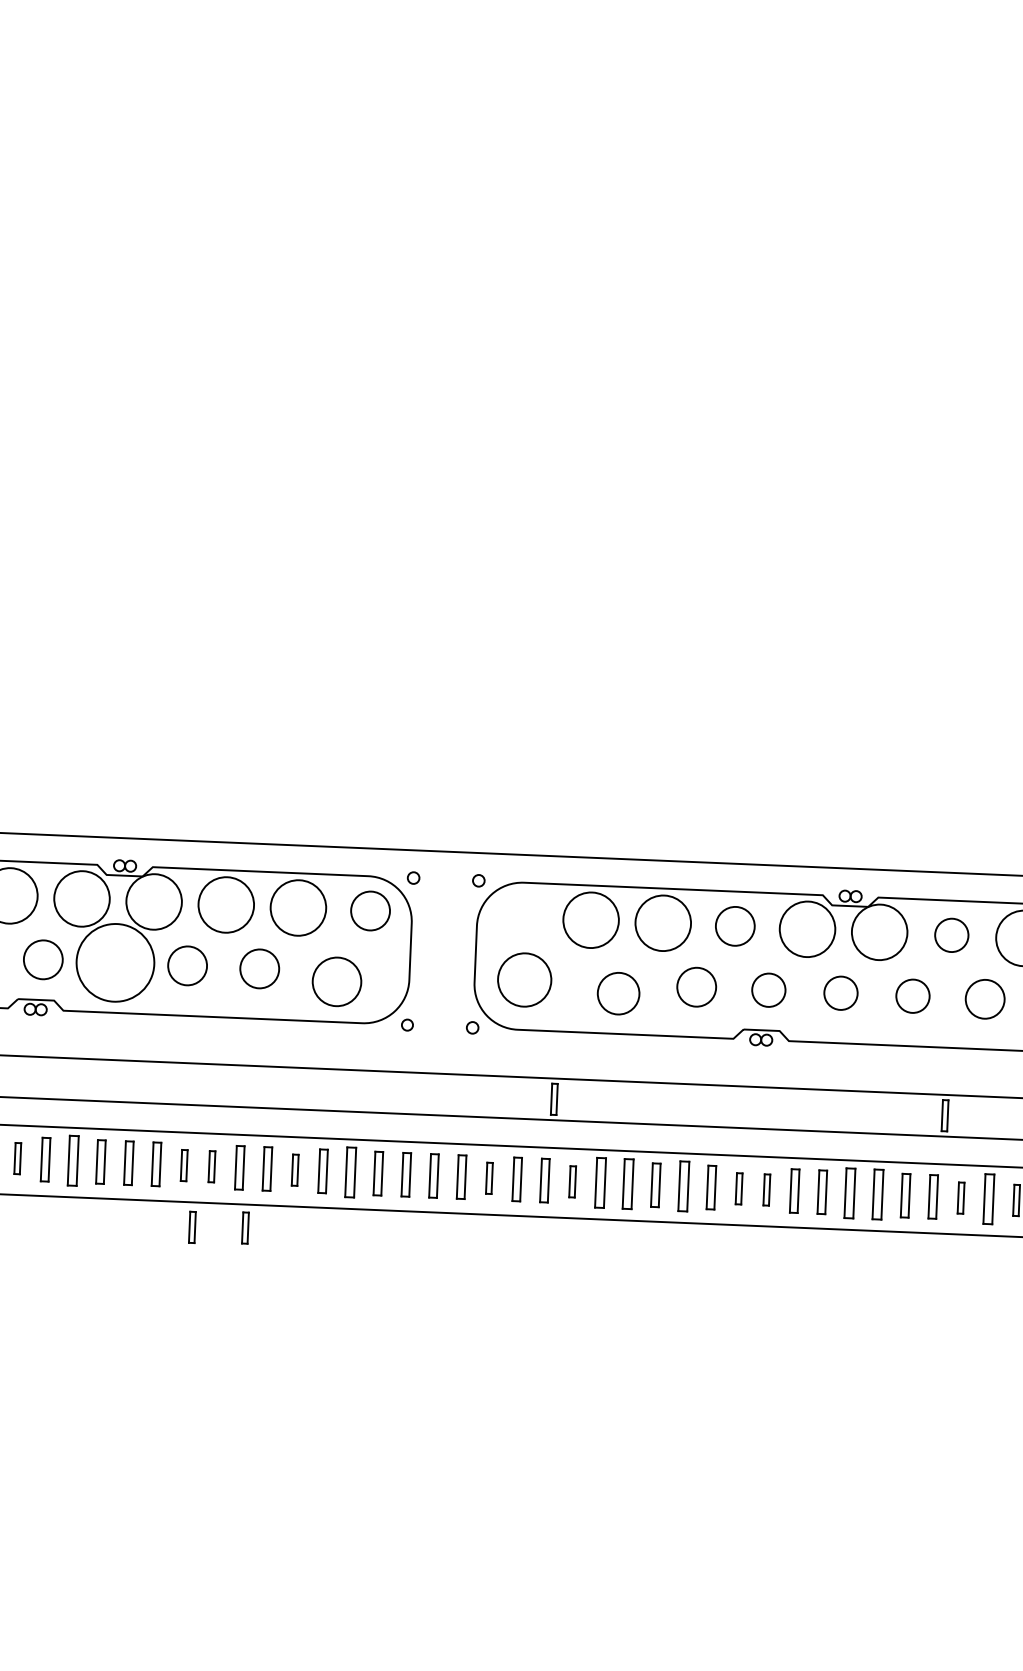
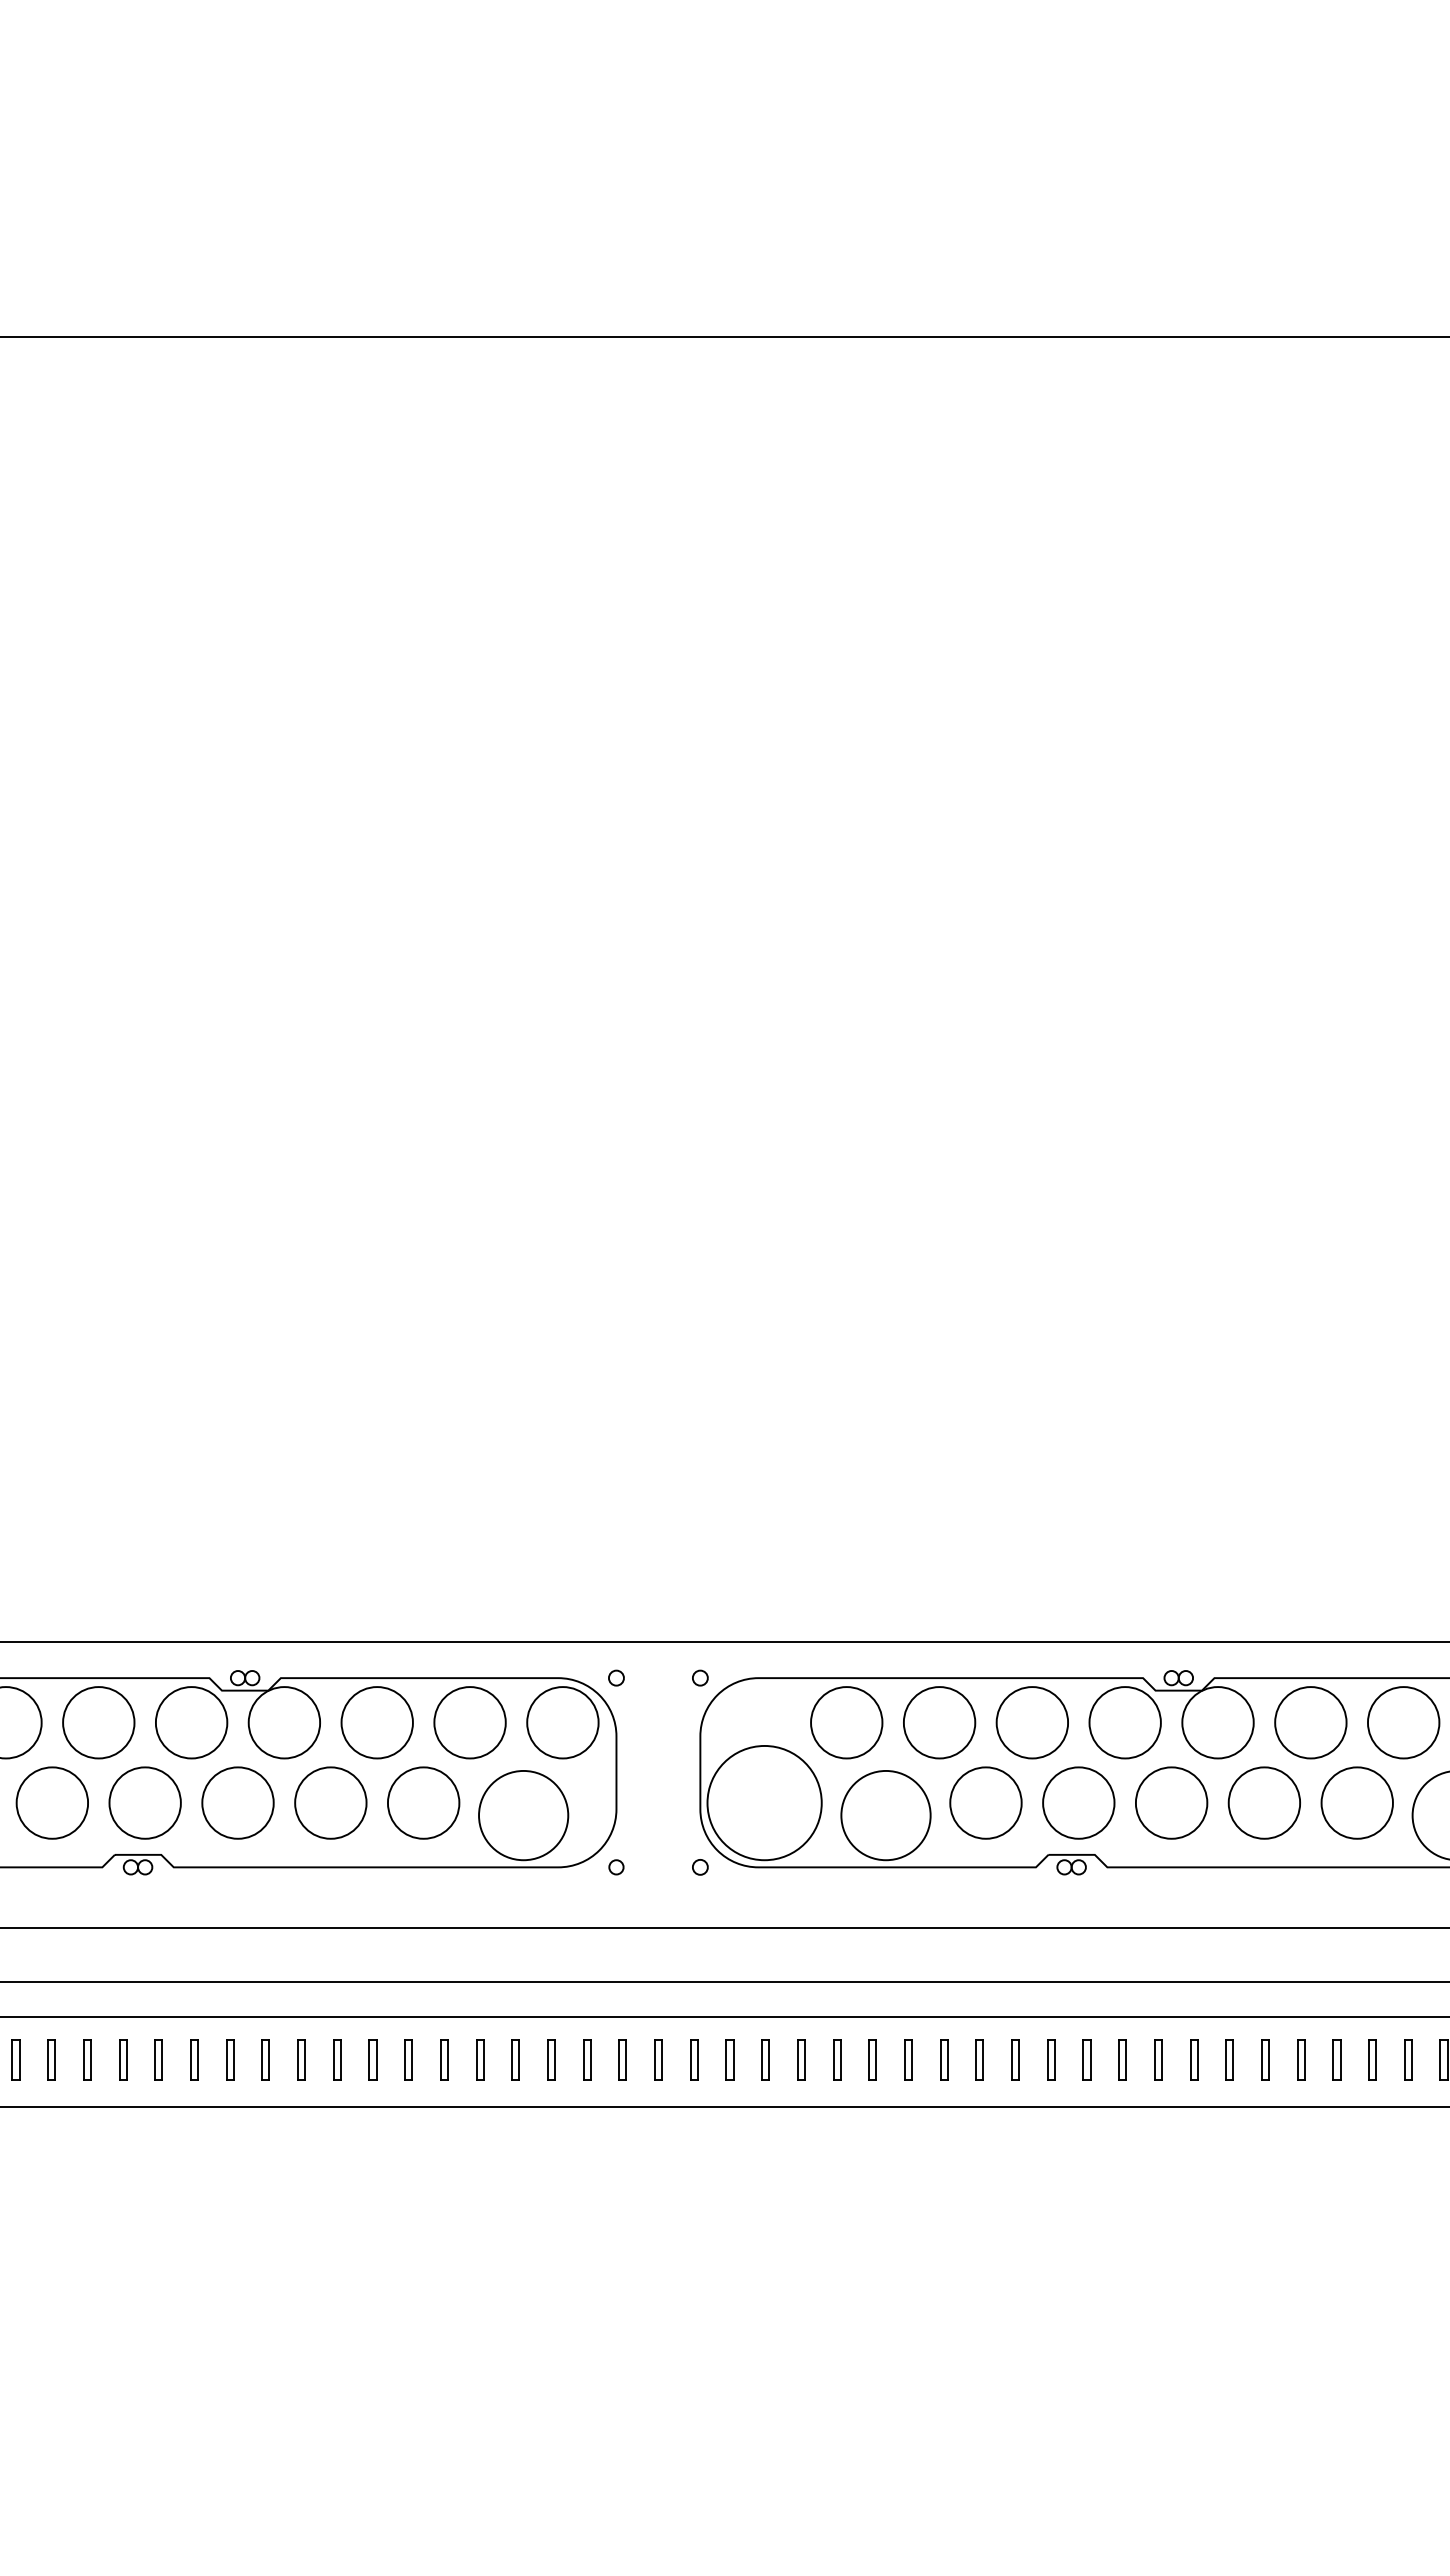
circle: (370, 910) -> (562, 1722), size x1.43
circle: (734, 926) -> (1031, 1722), size x1.43
circle: (951, 935) -> (1310, 1722), size x1.67
circle: (42, 959) -> (144, 1802), size x1.43
circle: (115, 962) -> (237, 1802), size x0.71
circle: (187, 965) -> (330, 1802), size x1.43
circle: (259, 968) -> (423, 1802), size x1.43
circle: (524, 979) -> (764, 1802), size x1.67
circle: (336, 981) -> (523, 1815), size x1.43
circle: (696, 986) -> (985, 1802), size x1.43
circle: (768, 989) -> (1078, 1802), size x1.67
circle: (840, 992) -> (1171, 1802), size x1.67
circle: (618, 993) -> (885, 1815), size x1.67
circle: (912, 995) -> (1263, 1802), size x1.67
circle: (984, 998) -> (1356, 1802), size x1.43
part: (554, 1099) -> (809, 1954), removed
part: (944, 1115) -> (1311, 1954), removed
part: (45, 1159) -> (158, 2059), size x0.71
part: (73, 1160) -> (194, 2059), size x0.62
part: (101, 1161) -> (230, 2059), size x0.71
part: (128, 1163) -> (265, 2059), size x0.71
part: (156, 1164) -> (301, 2059), size x0.71
part: (239, 1167) -> (408, 2059), size x0.71
part: (267, 1168) -> (444, 2059), size x0.71
part: (322, 1171) -> (515, 2059), size x0.71
part: (350, 1172) -> (551, 2059), size x0.62
part: (378, 1173) -> (587, 2059), size x0.71
part: (405, 1174) -> (622, 2059), size x0.71
part: (433, 1175) -> (658, 2059), size x0.71
part: (461, 1177) -> (694, 2059), size x0.71
part: (517, 1179) -> (765, 2059), size x0.71
part: (545, 1180) -> (801, 2059), size x0.71
part: (600, 1182) -> (872, 2059), size x0.62
part: (628, 1183) -> (908, 2059), size x0.62
part: (656, 1185) -> (944, 2059), size x0.71
part: (683, 1186) -> (979, 2059), size x0.62
part: (711, 1187) -> (1015, 2059), size x0.71
part: (794, 1190) -> (1122, 2059), size x0.71
part: (822, 1192) -> (1158, 2059), size x0.71
part: (850, 1193) -> (1194, 2059), size x0.62
part: (877, 1194) -> (1229, 2059), size x0.62
part: (905, 1195) -> (1265, 2059), size x0.71
part: (933, 1196) -> (1301, 2059), size x0.71
part: (988, 1199) -> (1372, 2059), size x0.62
part: (192, 1227) -> (351, 2138), removed
part: (245, 1227) -> (419, 2136), removed

